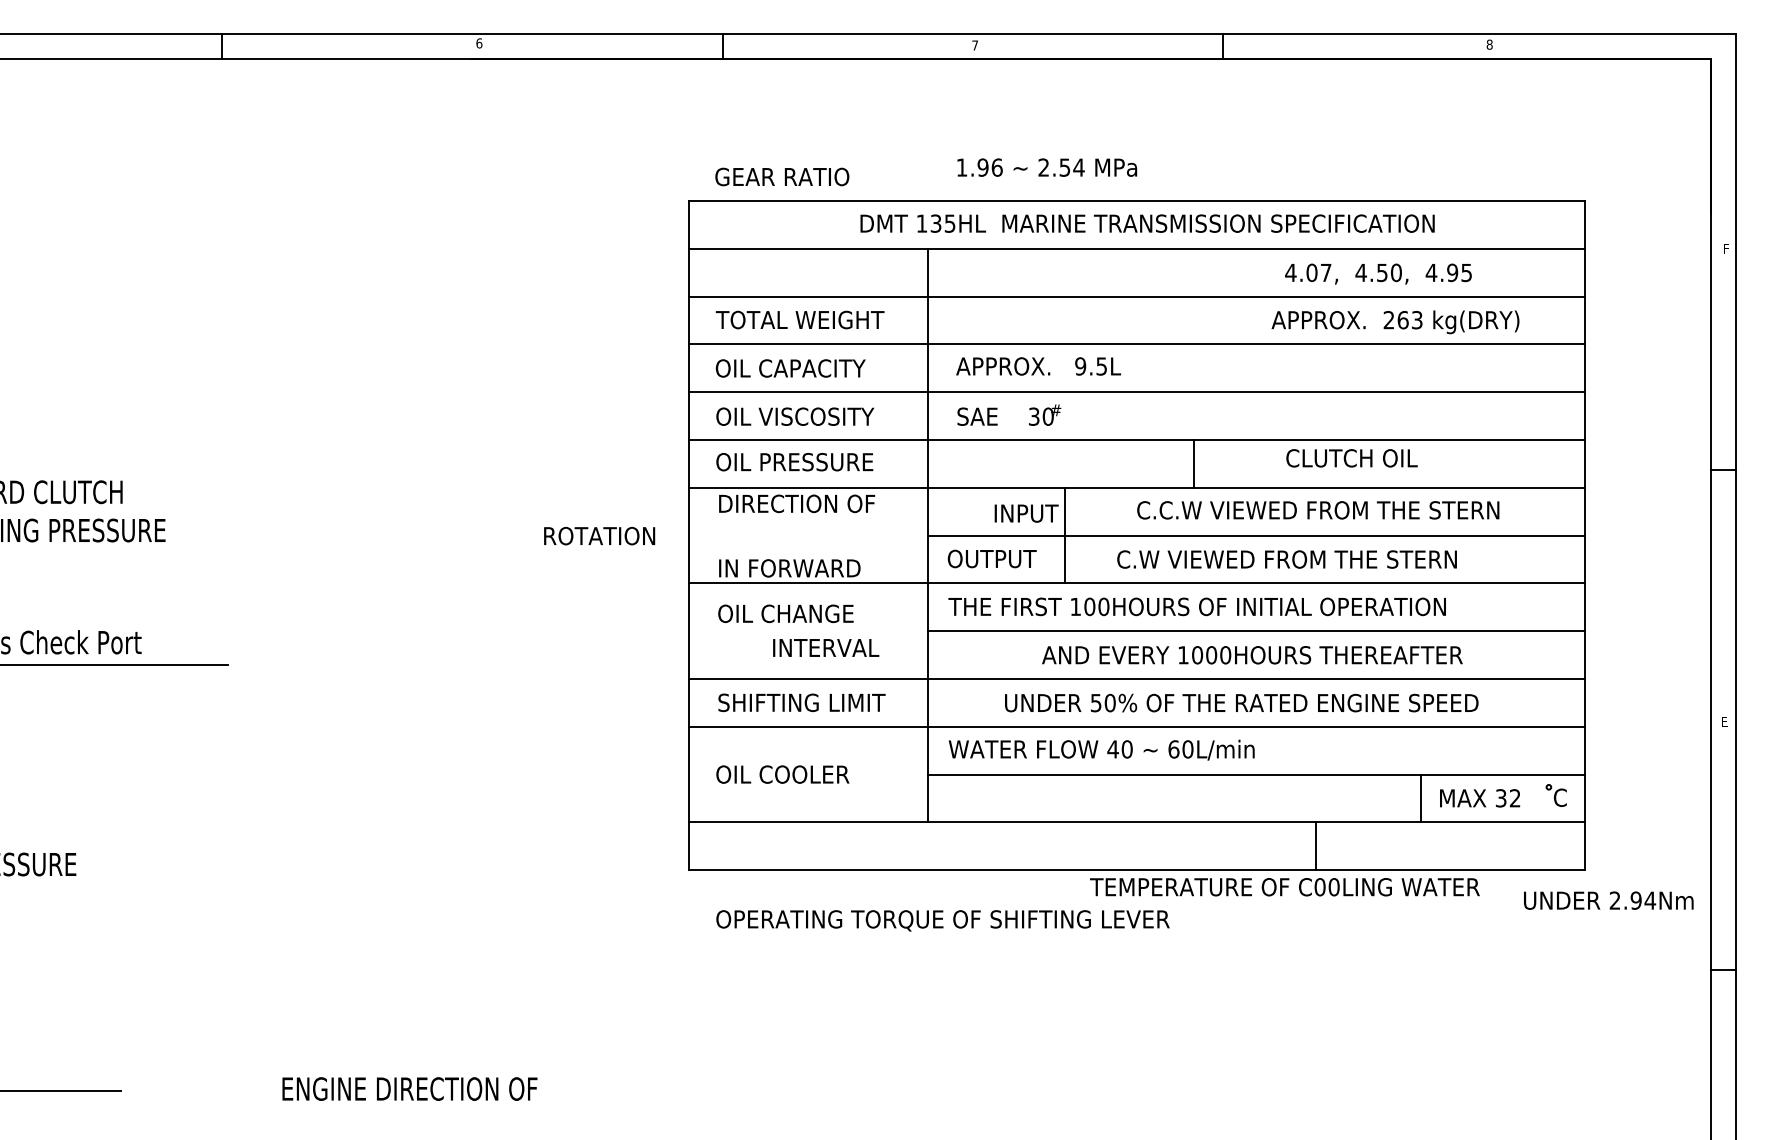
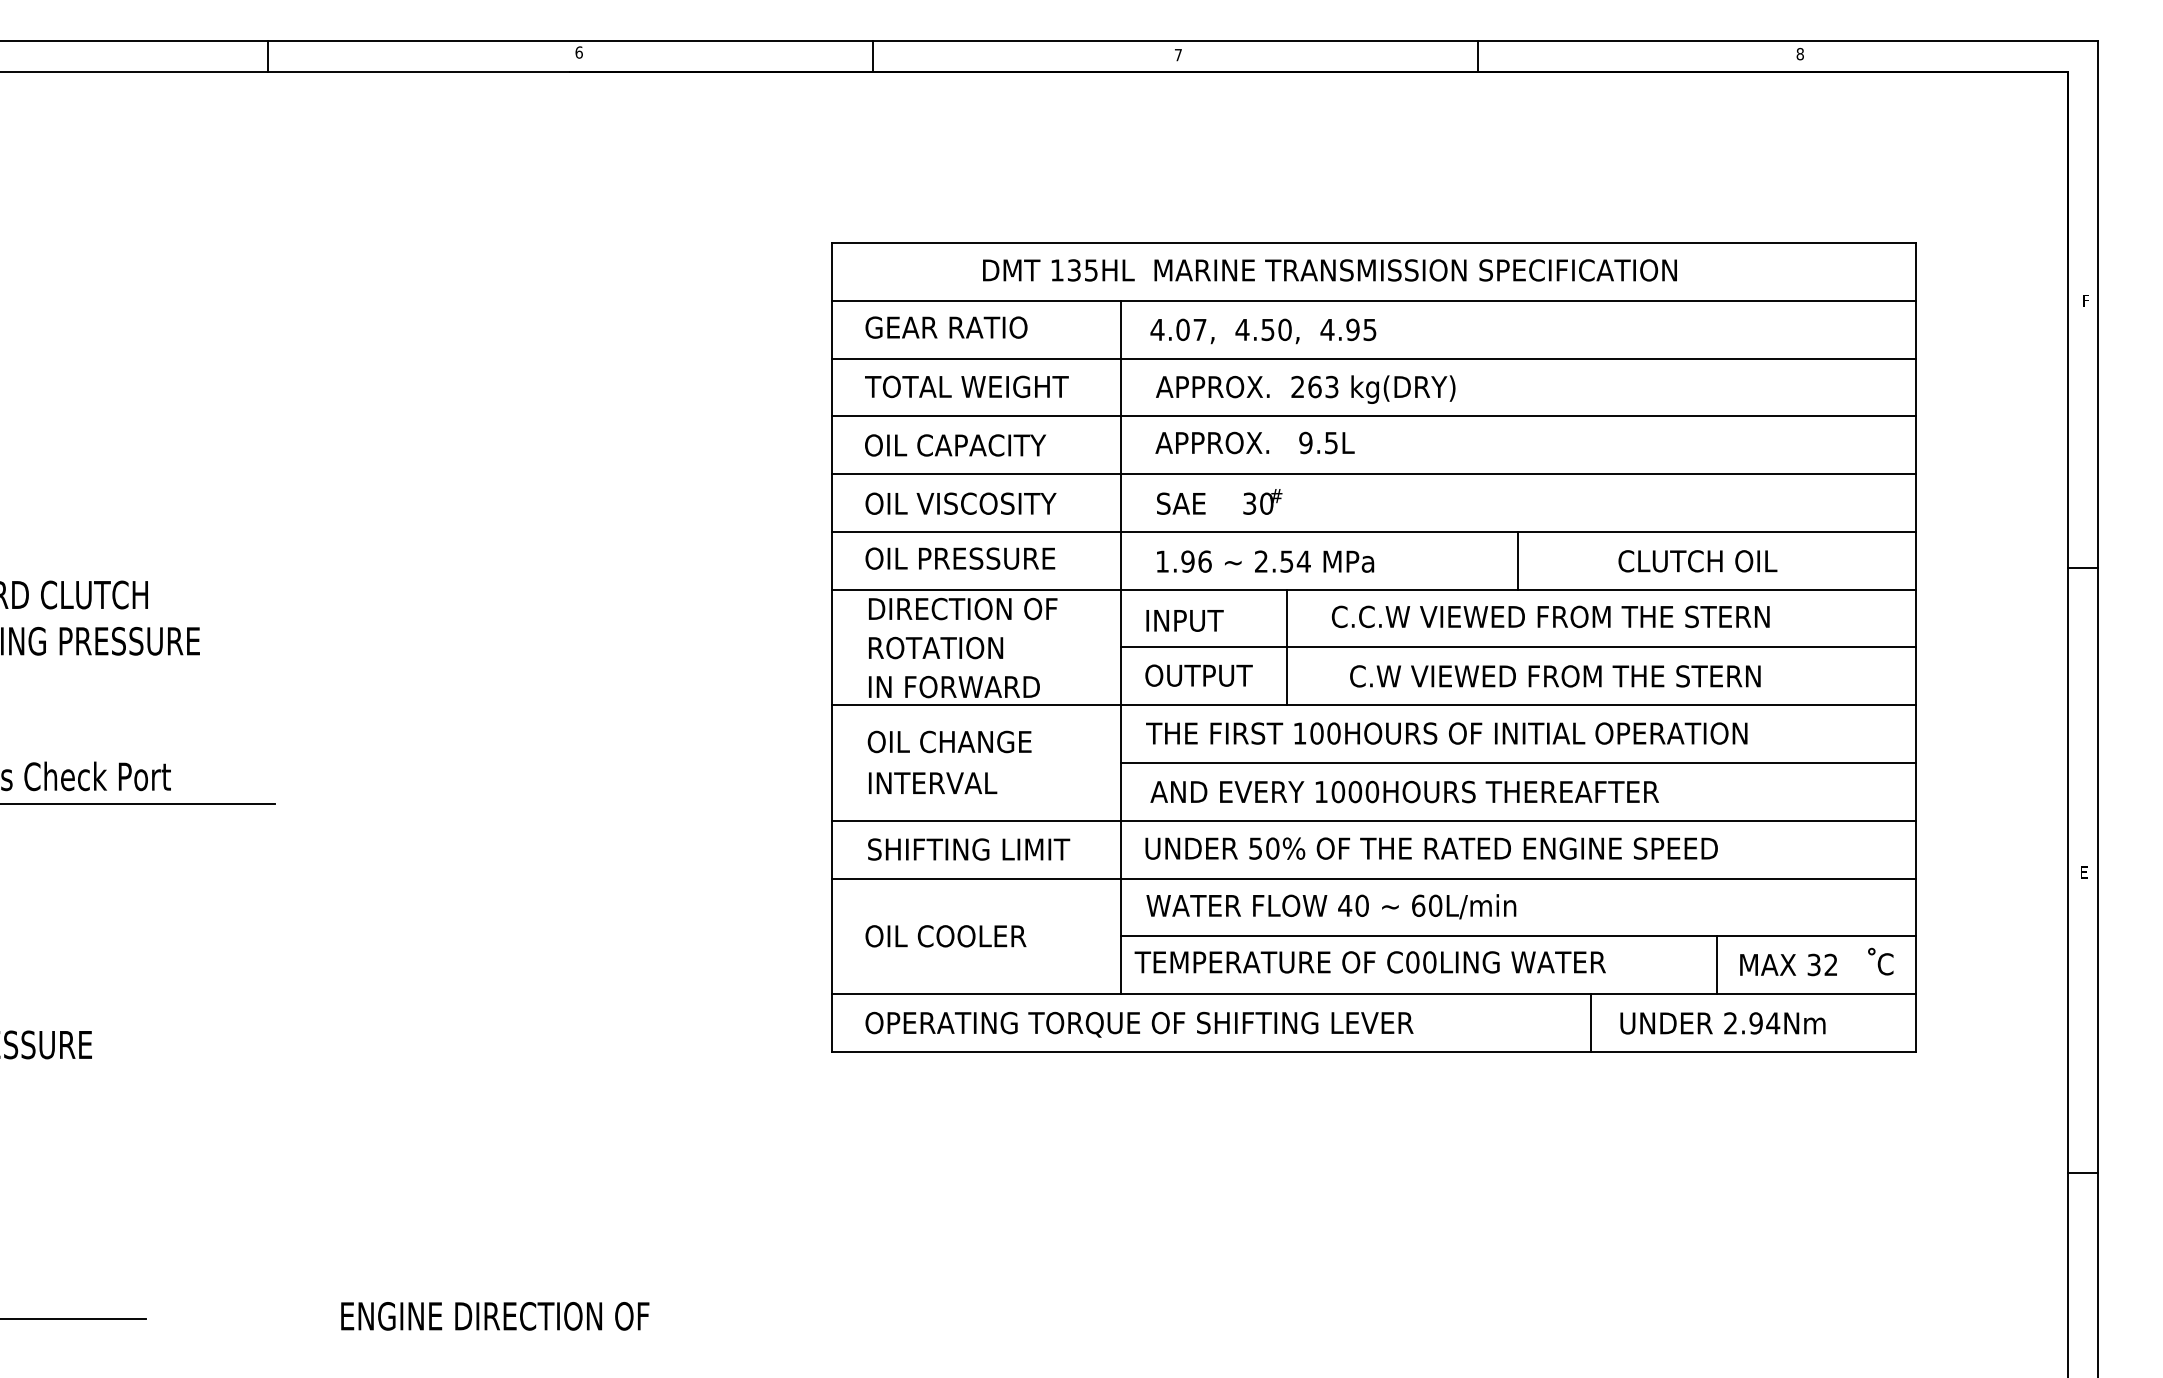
text: (1047, 167) -> (1265, 561), moved
text: (782, 176) -> (946, 327), moved
text: (1147, 223) -> (1329, 270), moved
text: (1378, 273) -> (1263, 330), moved
text: (1395, 322) -> (1305, 389), moved
text: (1351, 458) -> (1697, 561), moved
line: (1194, 463) -> (1518, 560), moved
text: (1318, 510) -> (1551, 617), moved
text: (1026, 513) -> (1184, 620), moved
text: (599, 535) -> (935, 647), moved
text: (826, 647) -> (933, 782), moved
text: (1252, 655) -> (1404, 792), moved
text: (1241, 702) -> (1431, 847), moved
text: (1284, 887) -> (1369, 962), moved
text: (1608, 900) -> (1722, 1023), moved
text: (942, 920) -> (1138, 1024), moved

